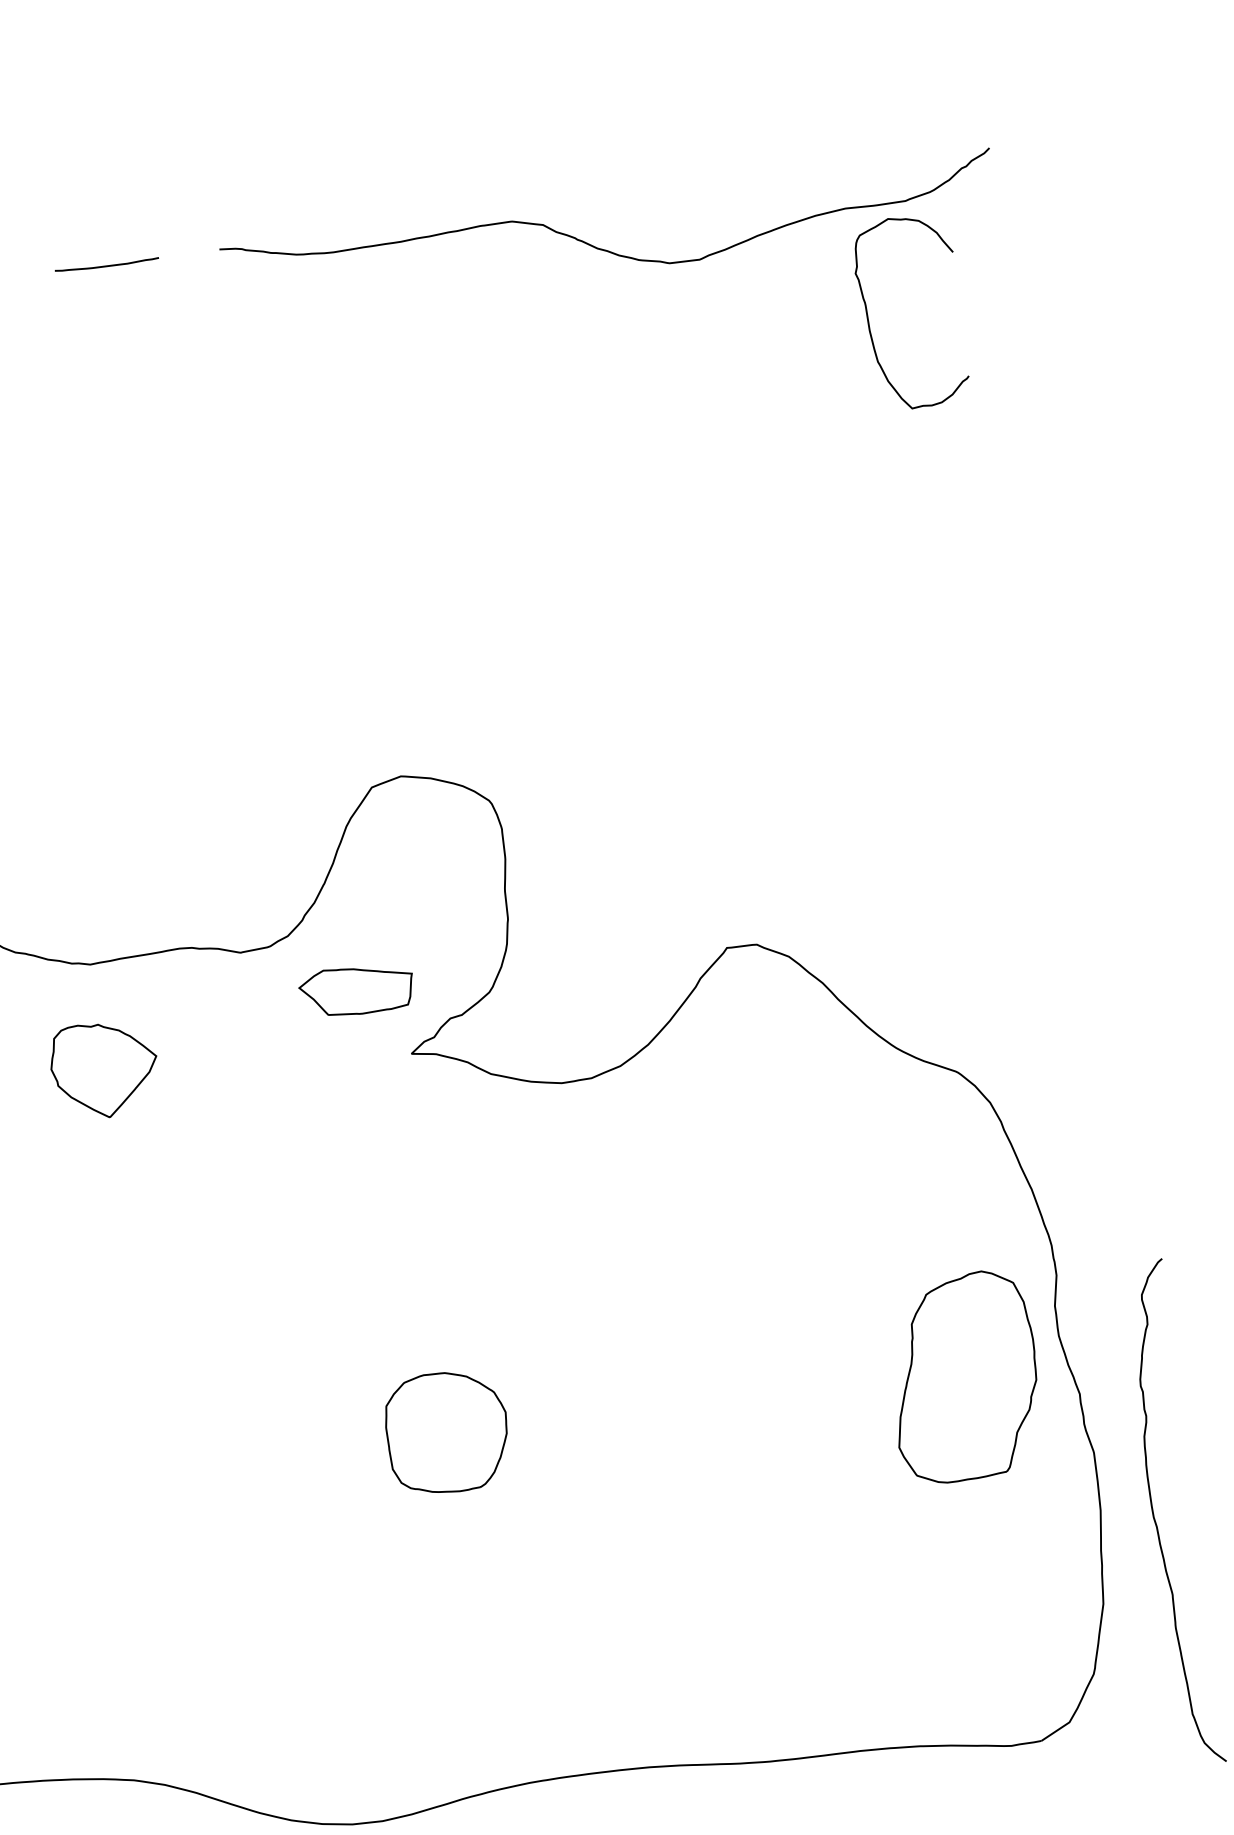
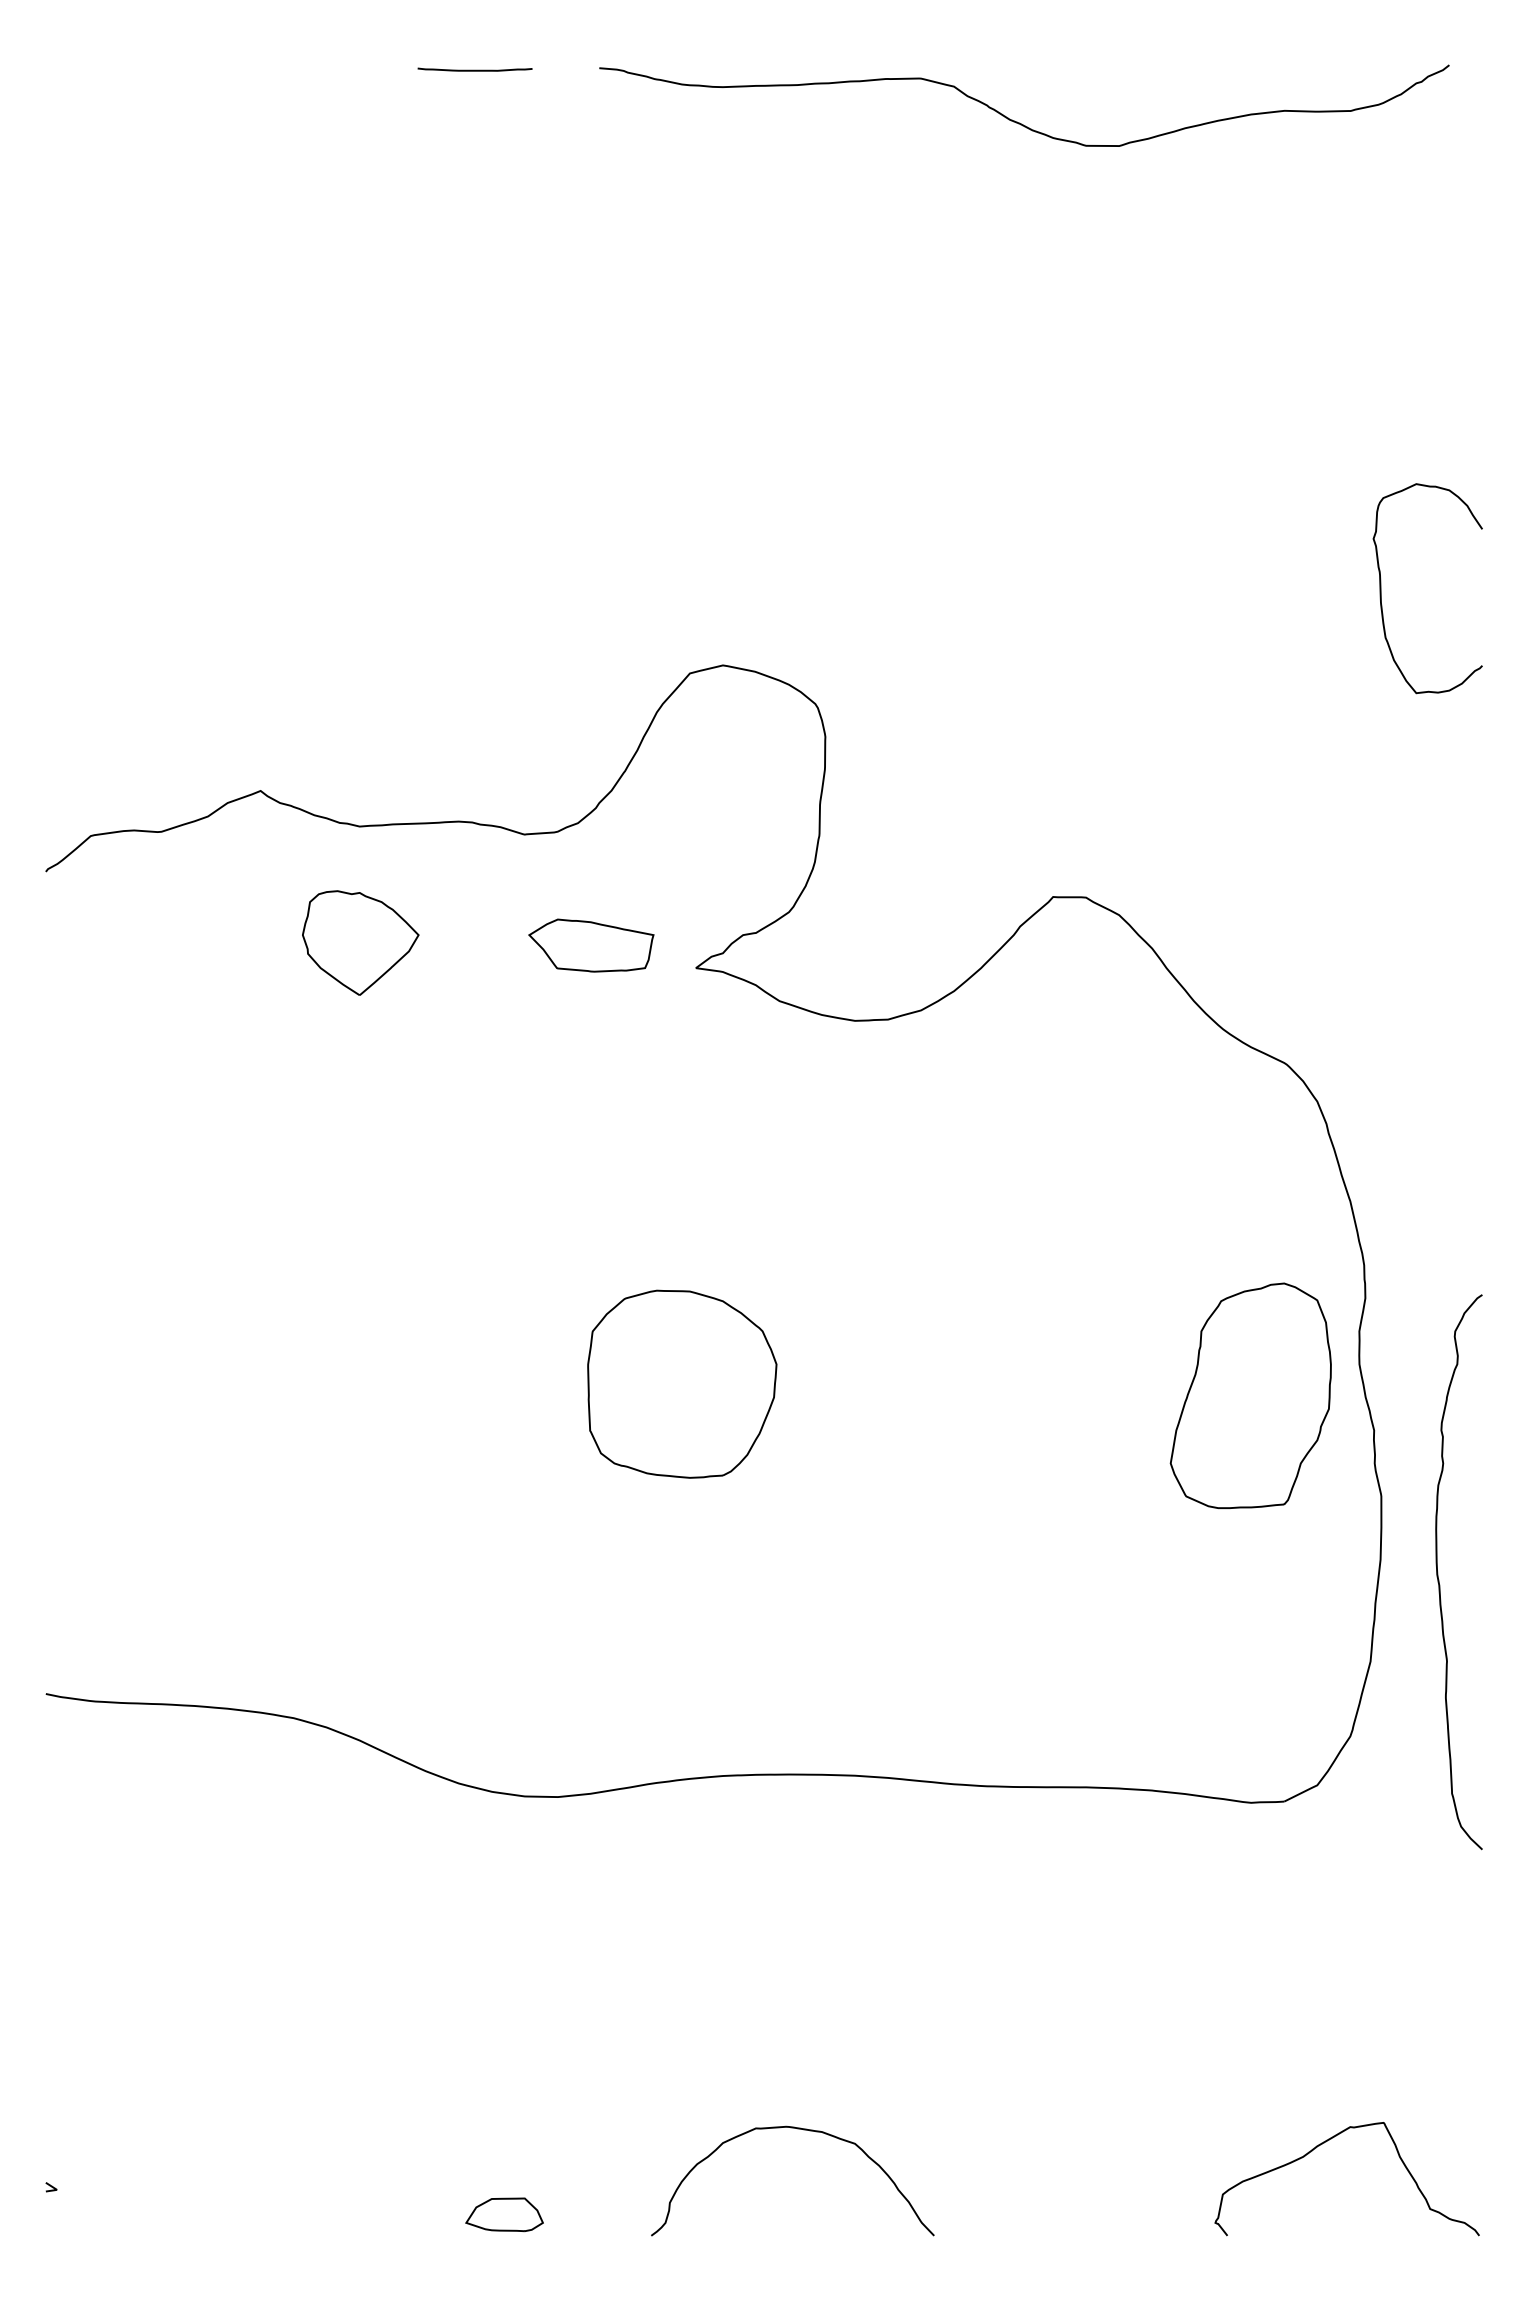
curve: (868, 317) -> (1381, 588), moved
part: (356, 990) -> (591, 945), moved
part: (447, 1431) -> (682, 1383), size x1.43

